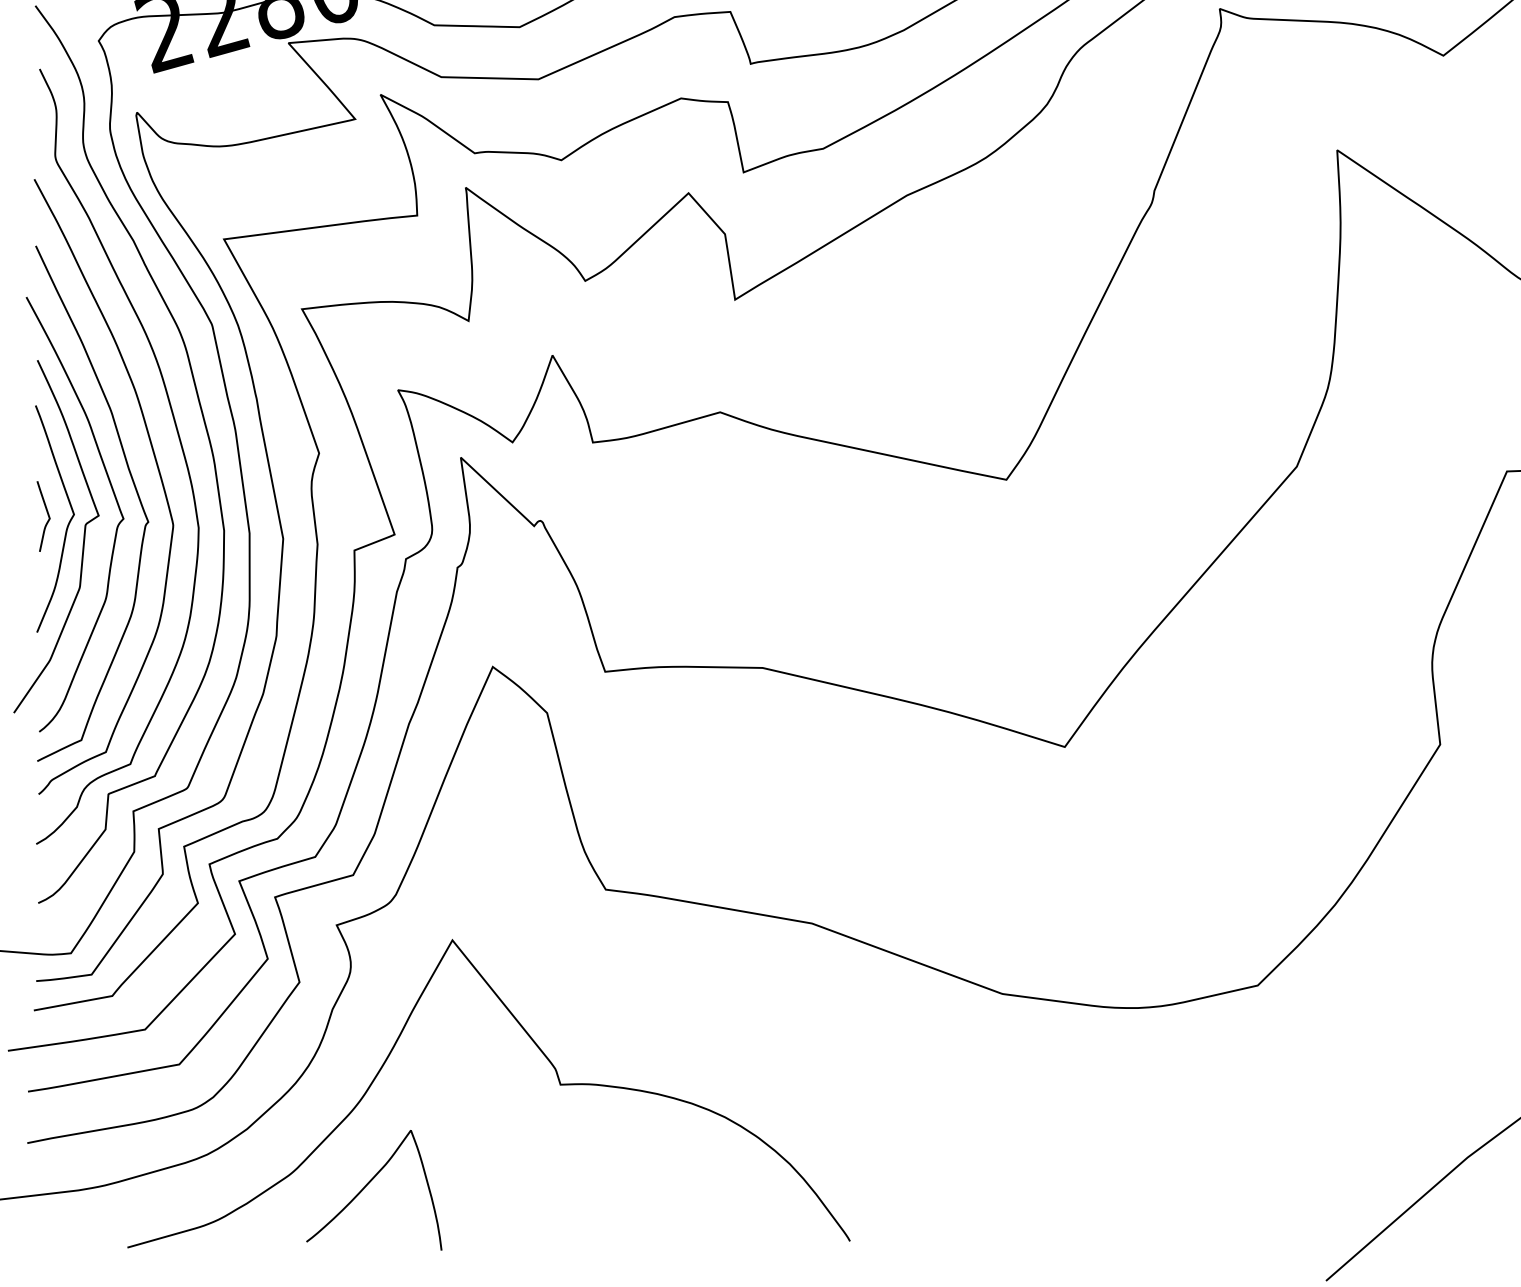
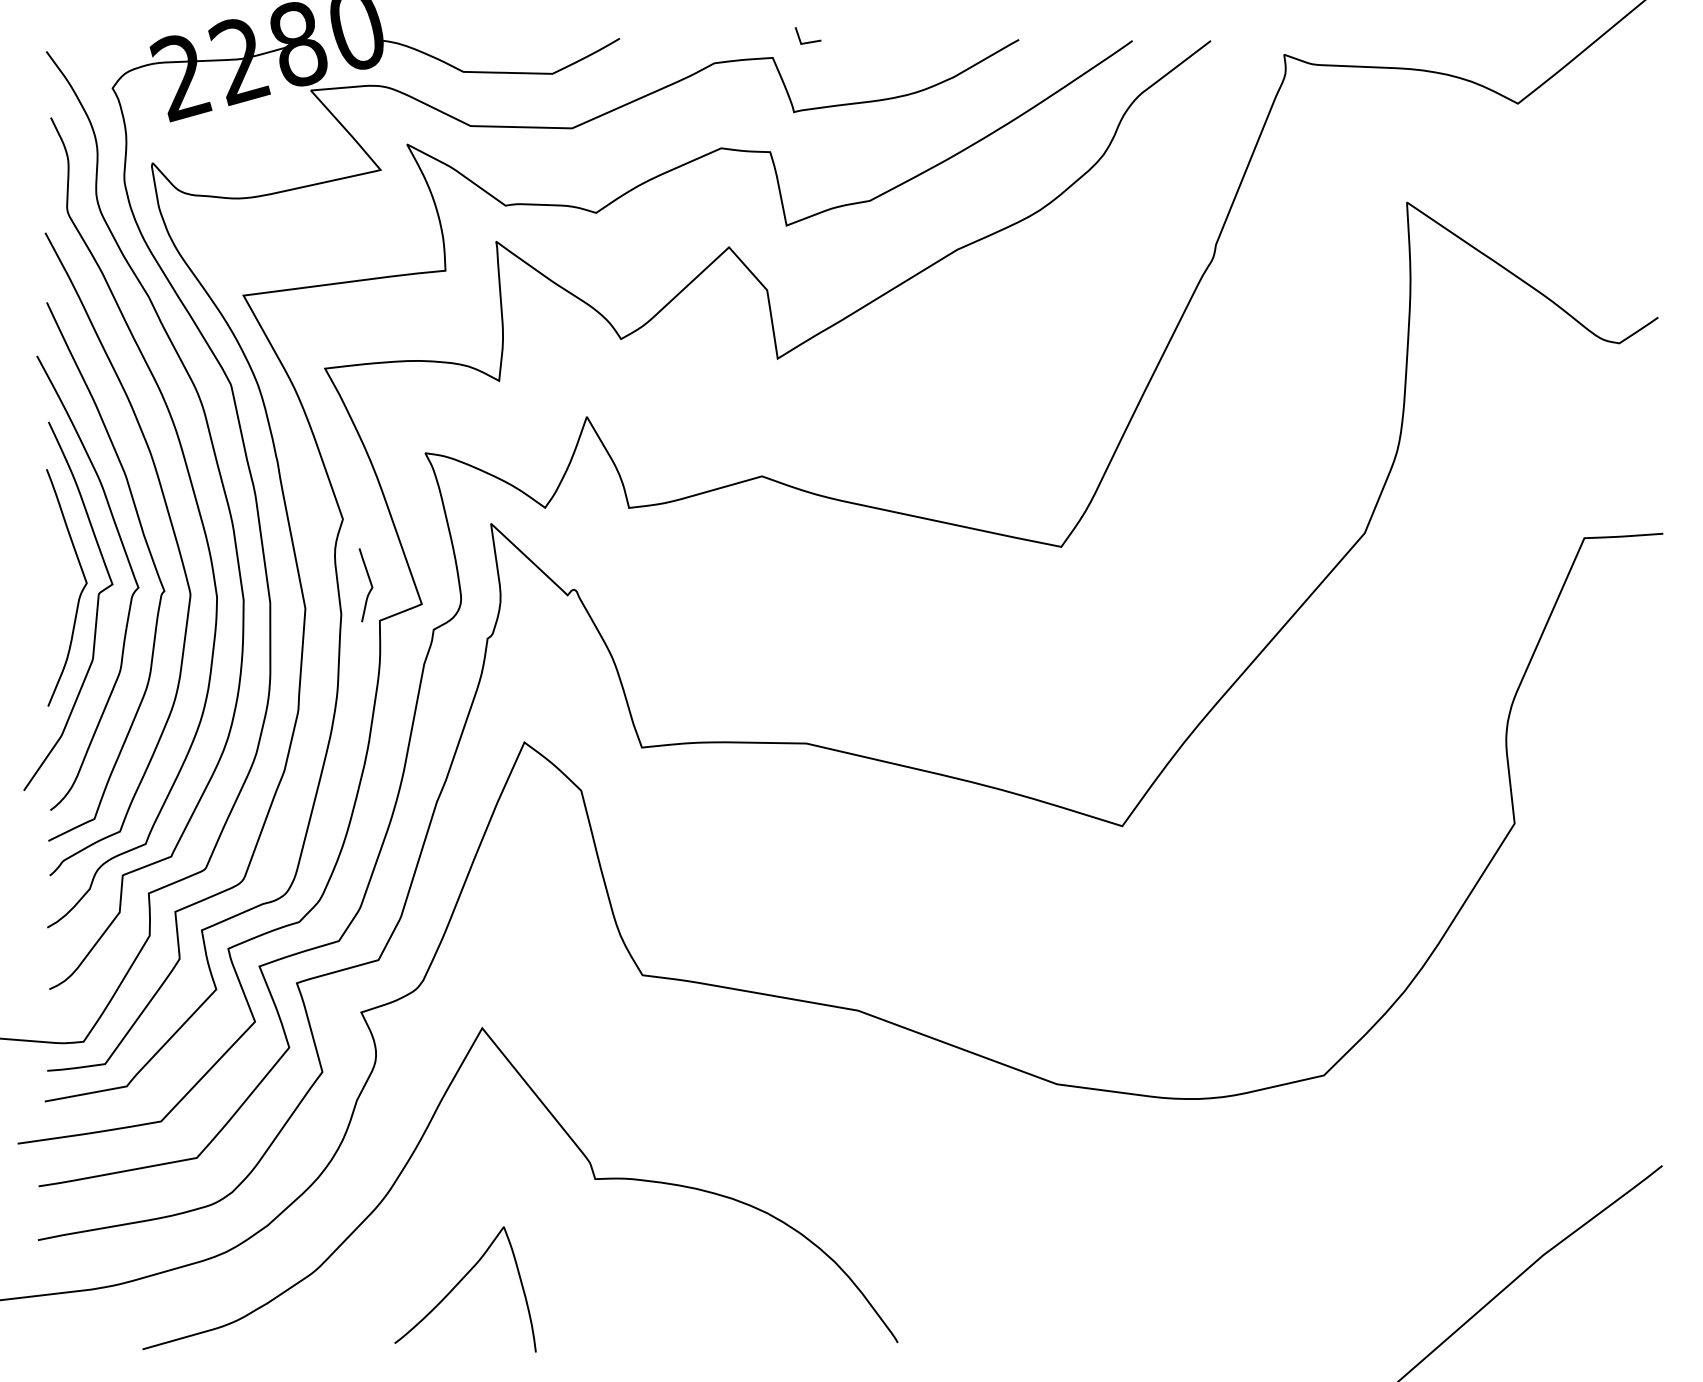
curve: (46, 513) -> (369, 582), moved
curve: (368, 1184) -> (459, 1283), moved

